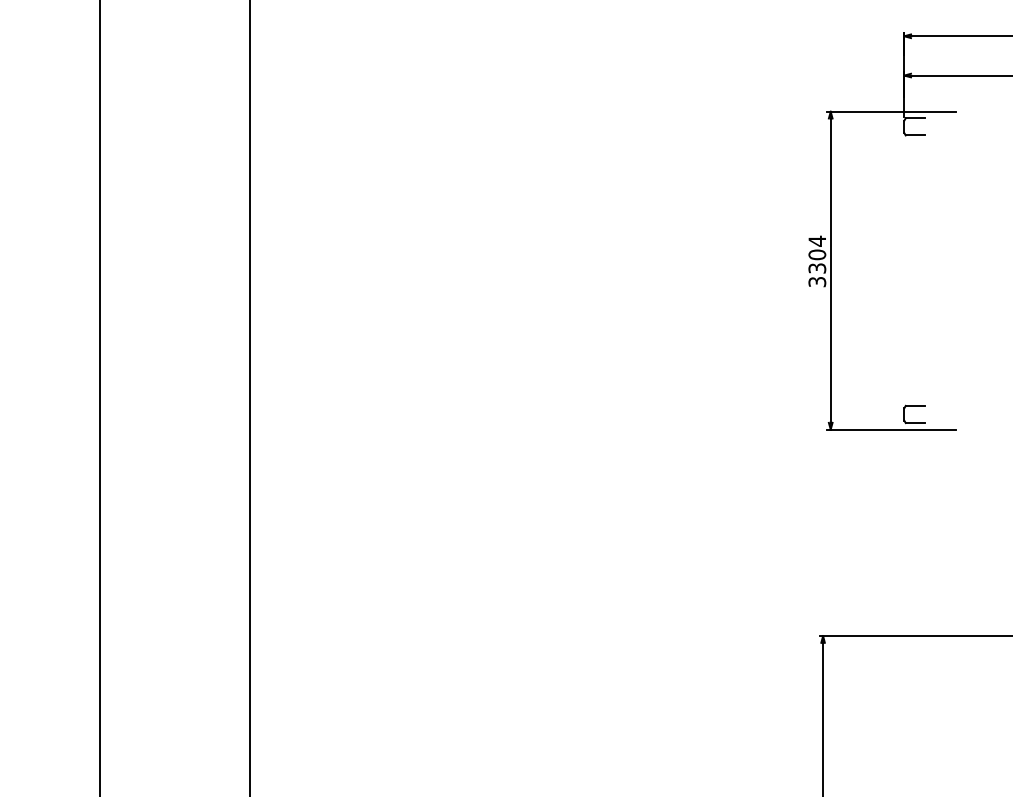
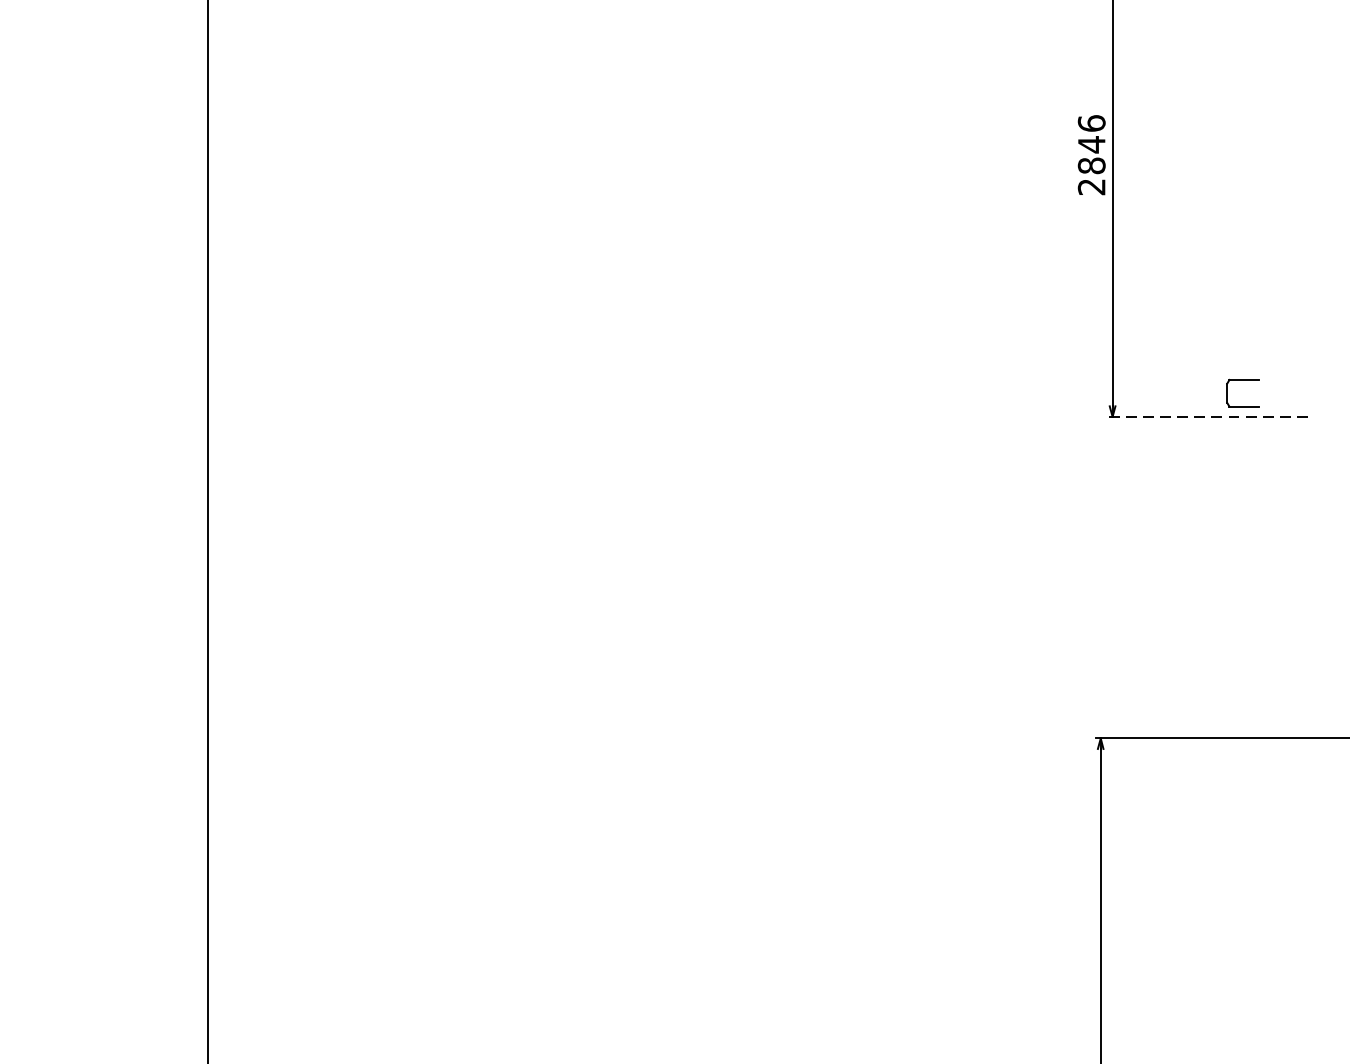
text: (817, 261) -> (1092, 155), 3304 -> 2846
line: (891, 429) -> (1207, 416), solid -> dashed

